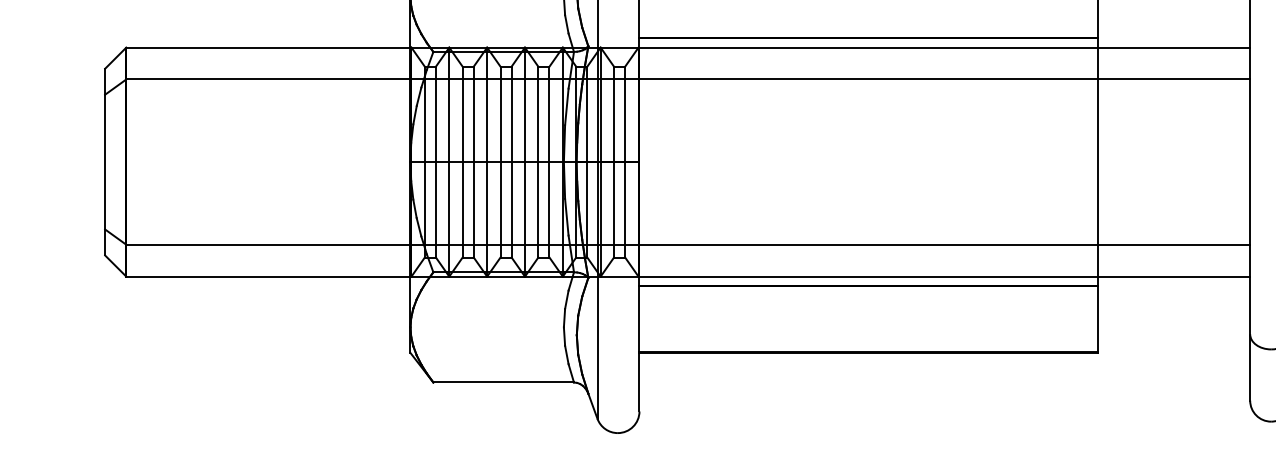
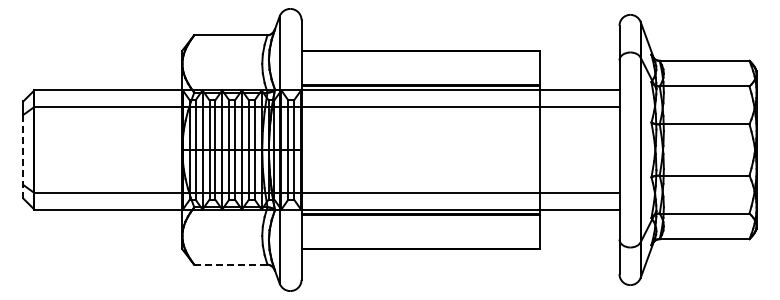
line: (105, 174) -> (23, 156), solid -> dashed
line: (502, 382) -> (230, 264), solid -> dashed

